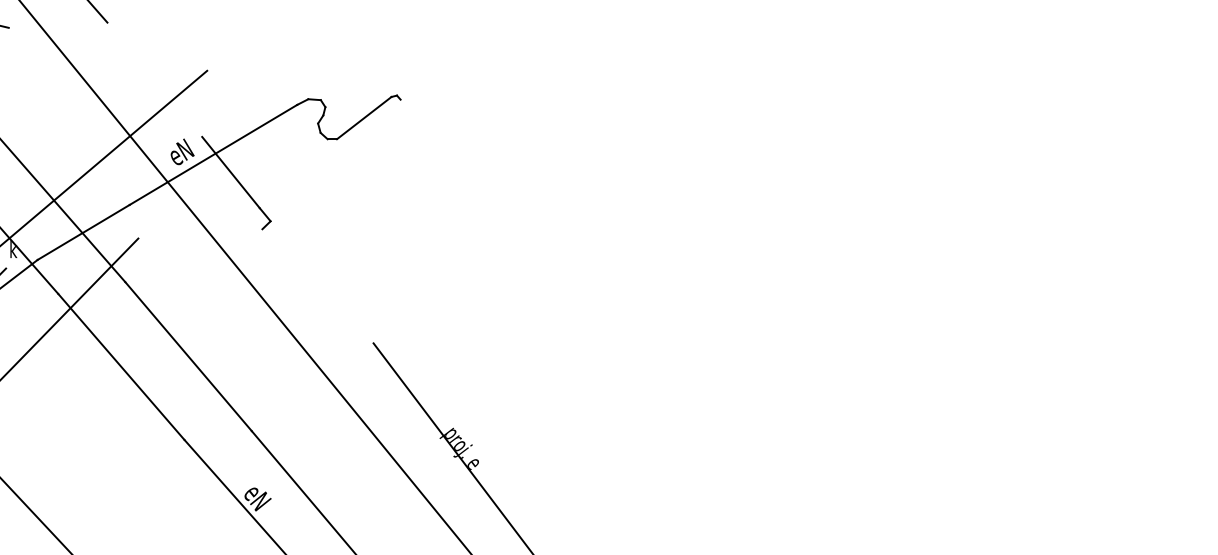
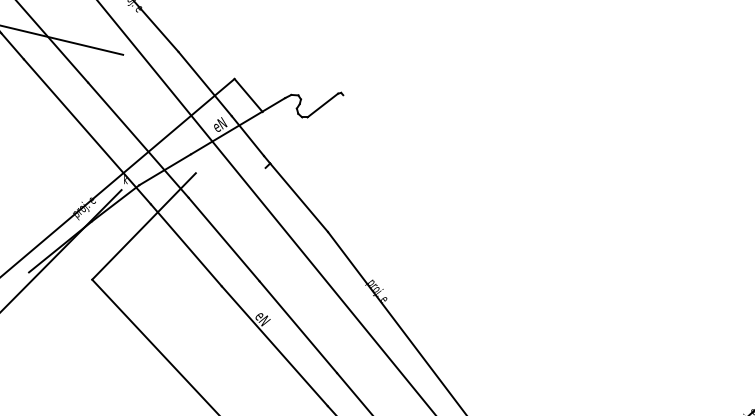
line: (153, 78) -> (204, 83), added
line: (231, 100) -> (248, 95), added
line: (322, 281) -> (299, 197), added

